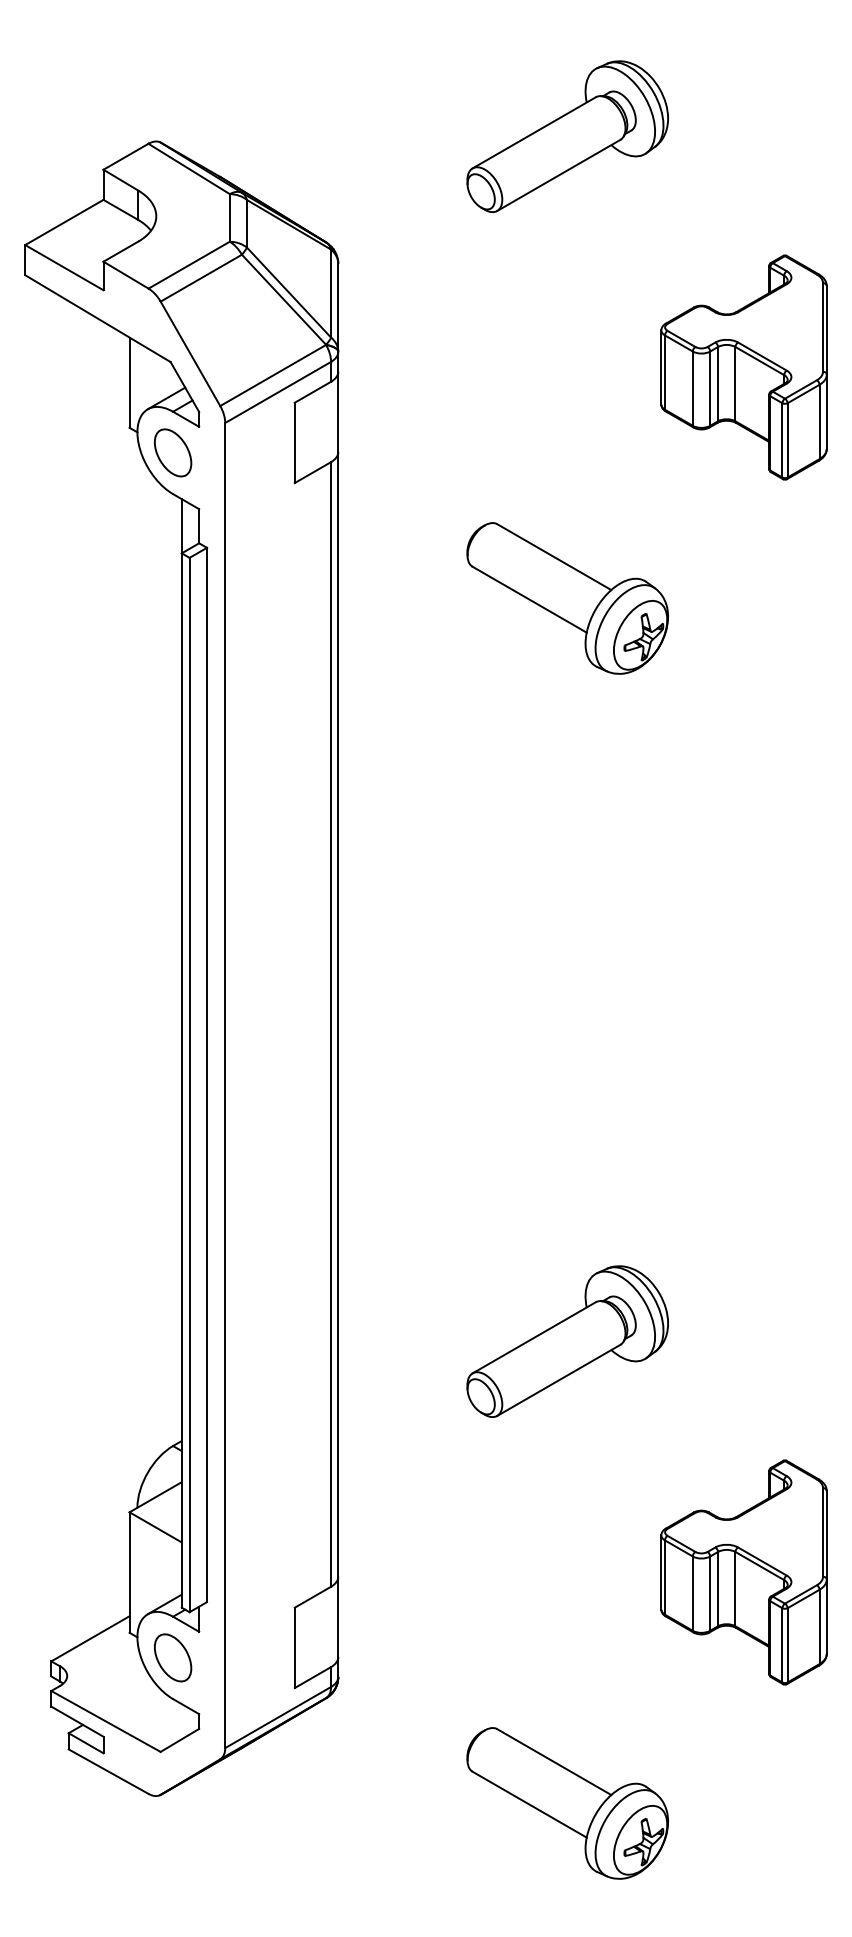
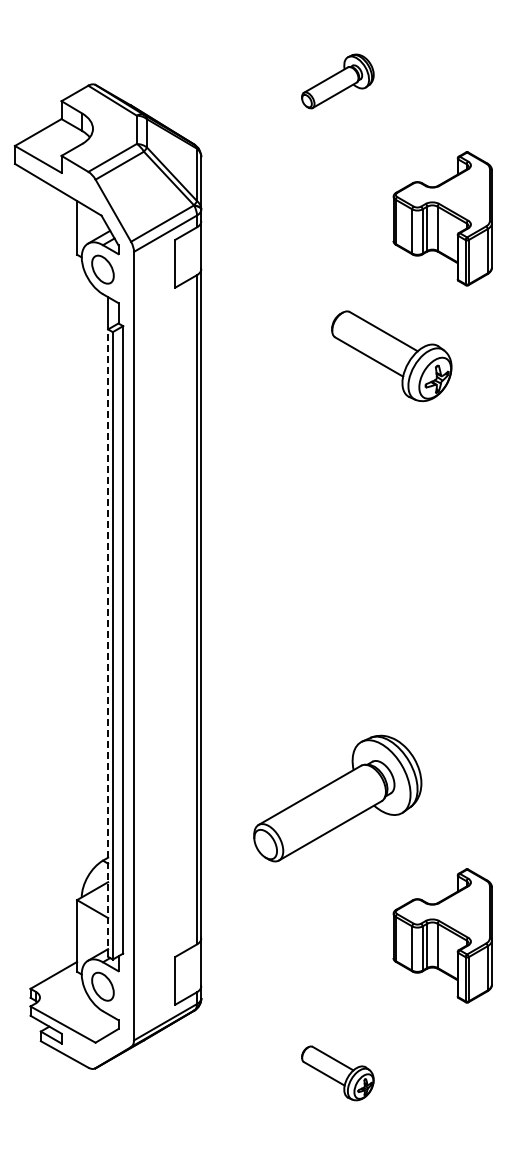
part: (567, 136) -> (337, 81), size x0.6
part: (567, 598) -> (391, 356), moved
line: (182, 1081) -> (108, 643), solid -> dashed
part: (567, 1341) -> (337, 798), size x1.4
part: (567, 1803) -> (337, 1073), size x0.6

